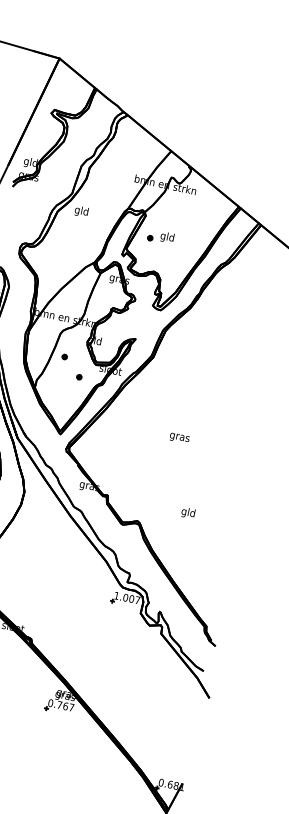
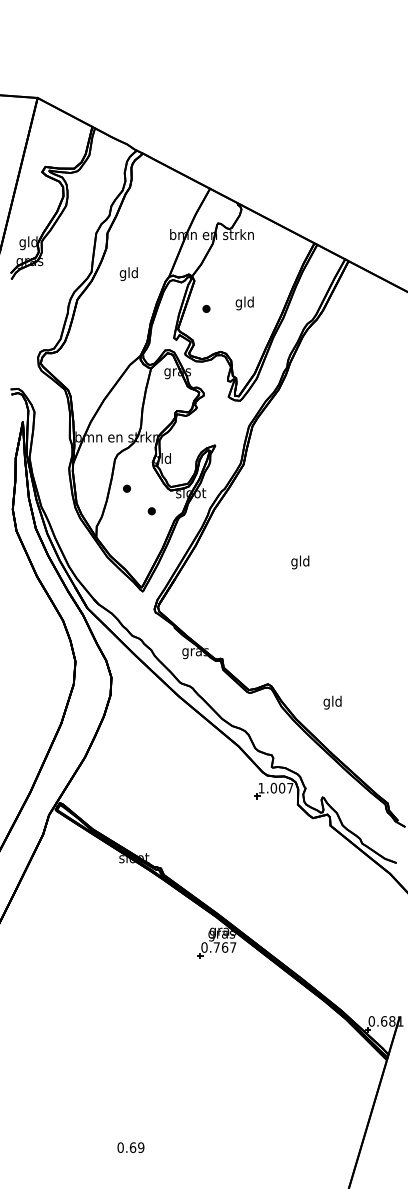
text: (81, 211) -> (128, 273), moved
text: (167, 237) -> (244, 303), moved
text: (179, 437) -> (300, 562), gras -> gld
text: (188, 512) -> (332, 702), moved

